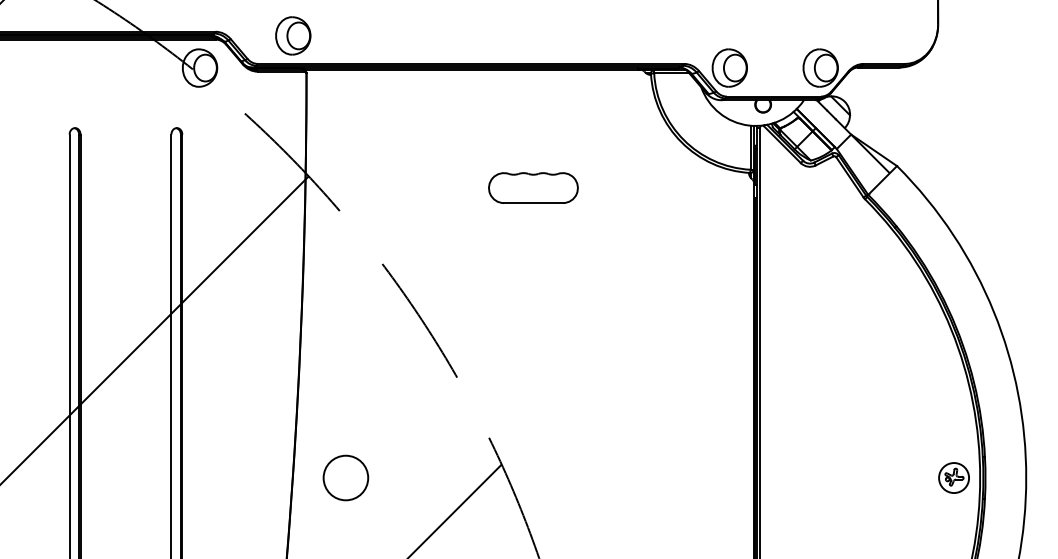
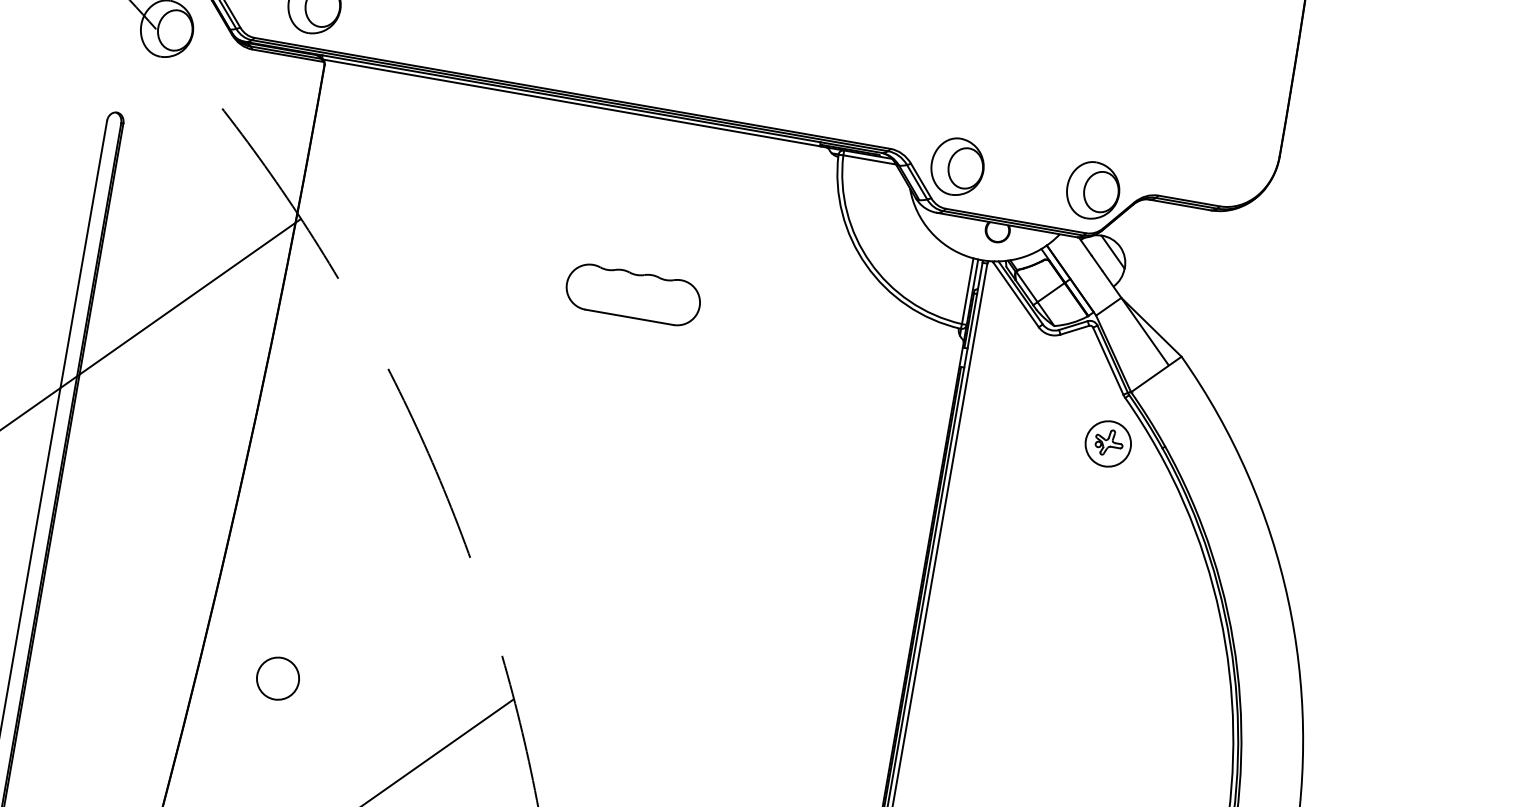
part: (859, 230) -> (1108, 443), added
circle: (345, 477) -> (277, 677), size x0.62

